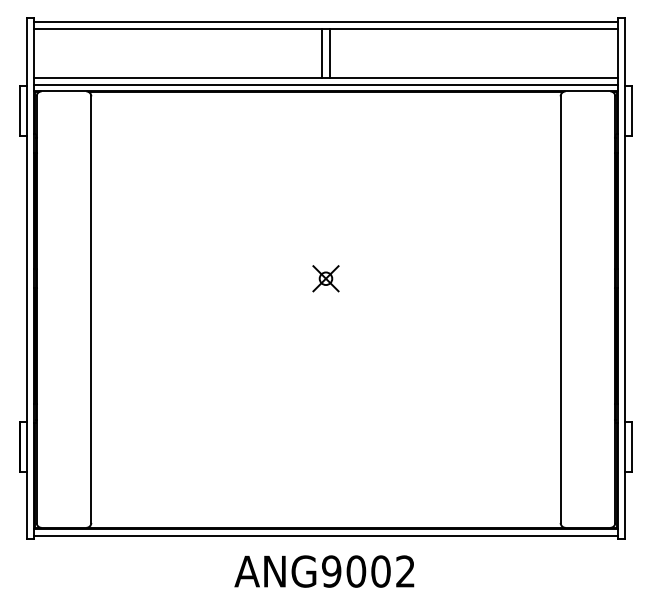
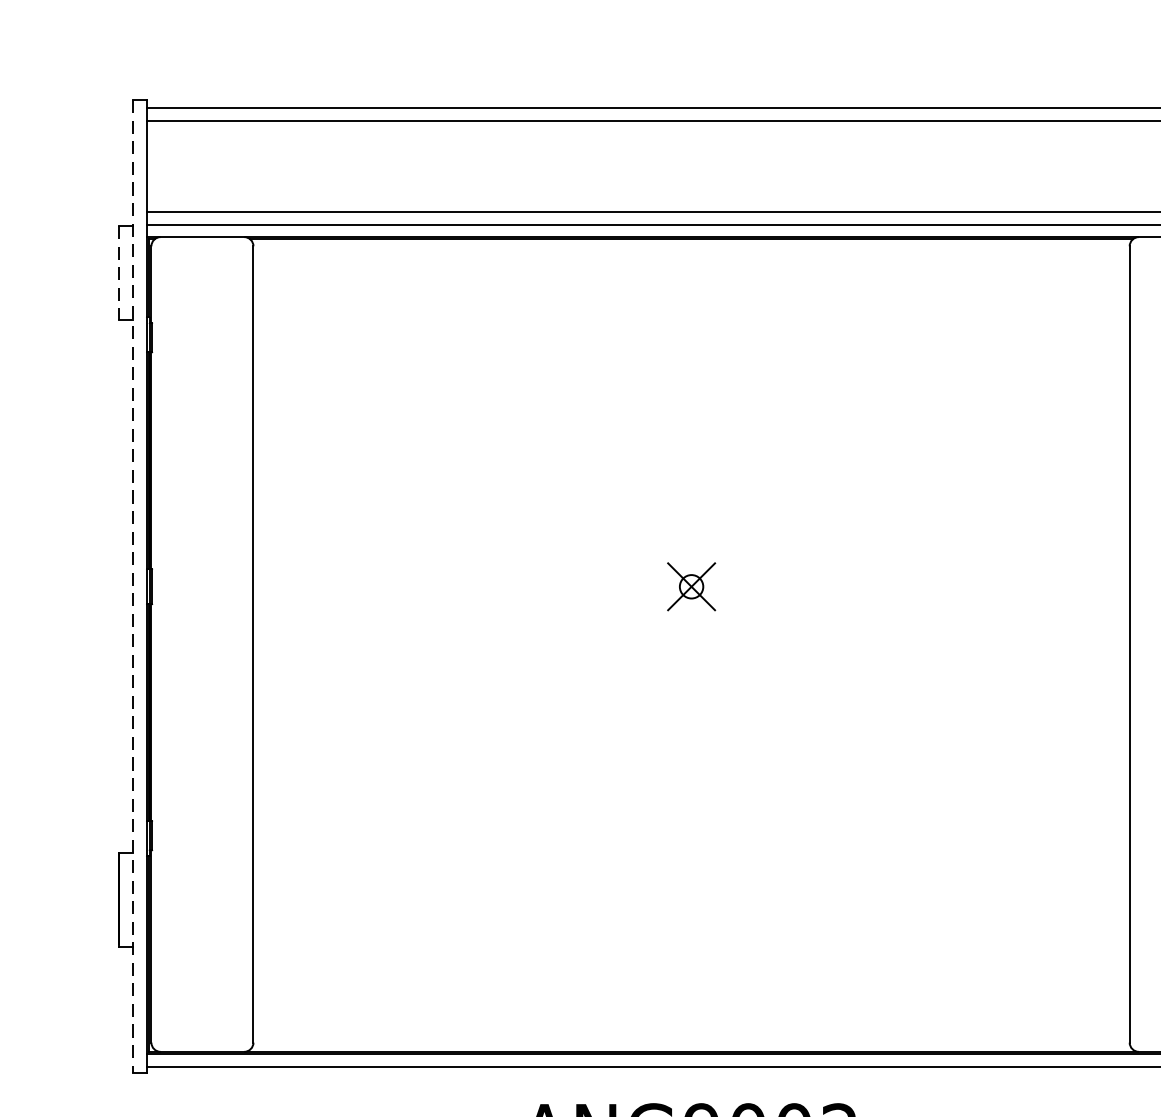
line: (322, 53) -> (685, 166), removed
line: (329, 53) -> (698, 166), removed
line: (19, 111) -> (119, 274), solid -> dashed
line: (26, 278) -> (132, 586), solid -> dashed

